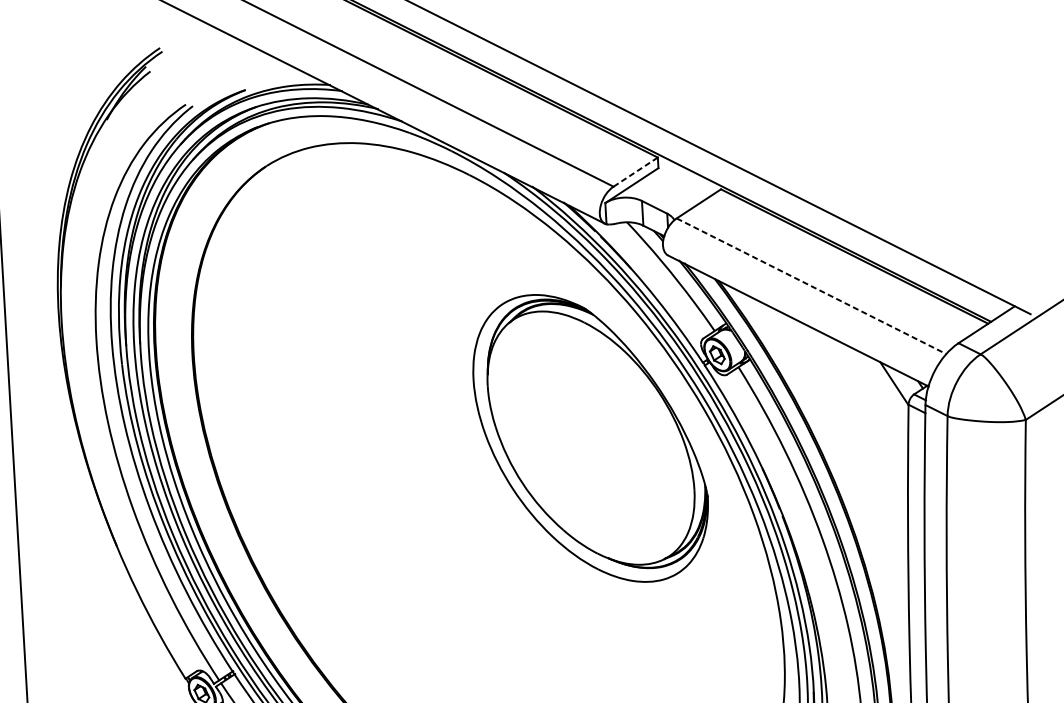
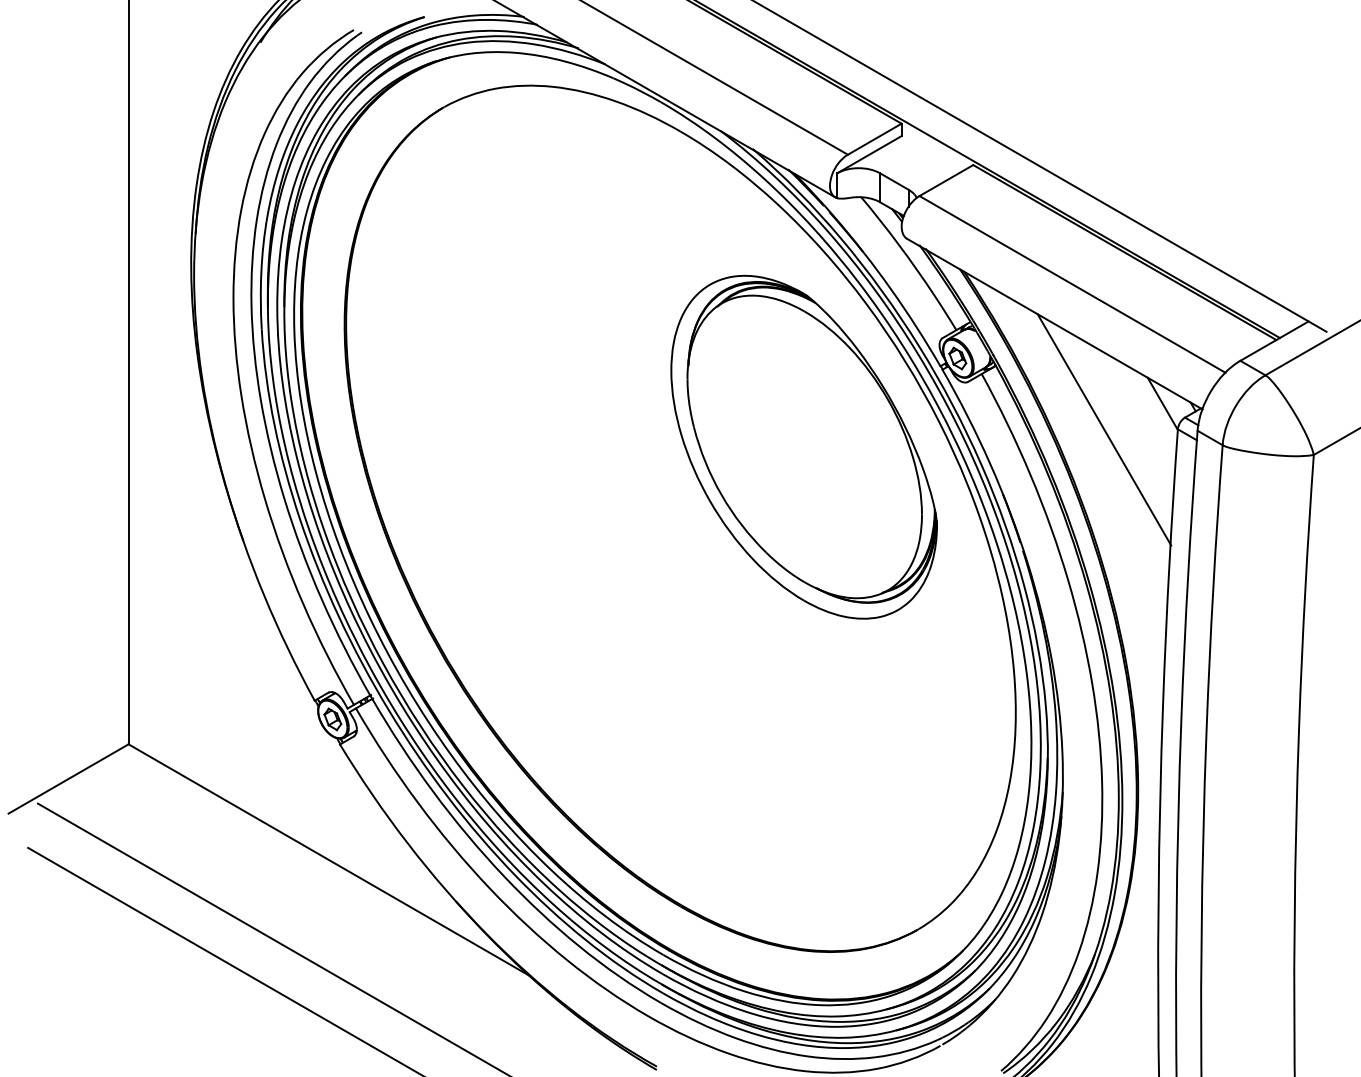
line: (635, 172) -> (874, 139), dashed -> solid
line: (811, 286) -> (1072, 284), dashed -> solid
line: (845, 408) -> (1104, 429), added

